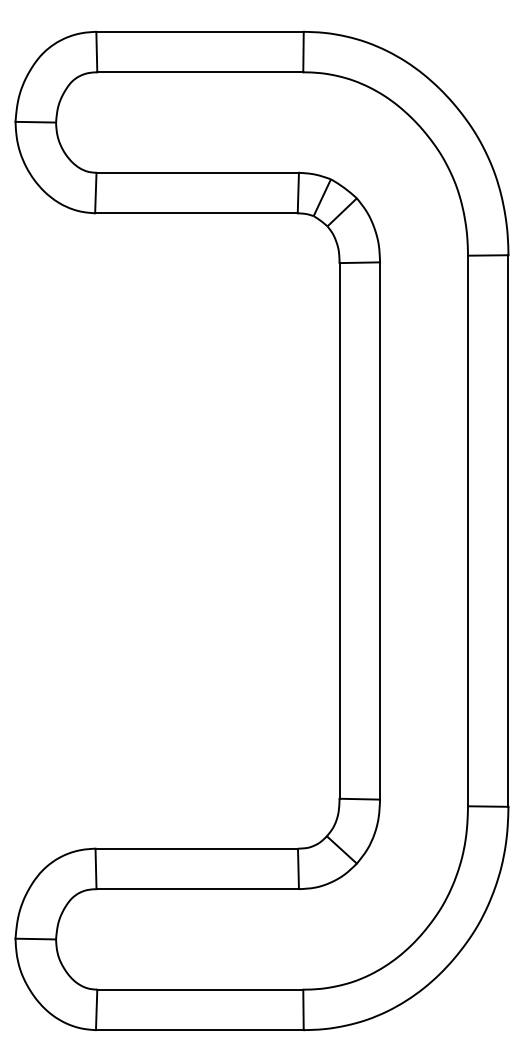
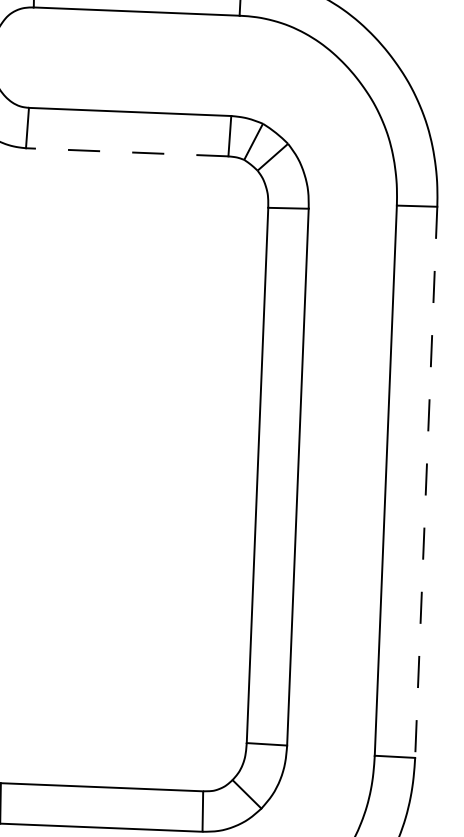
line: (195, 213) -> (126, 152), solid -> dashed
line: (508, 531) -> (426, 482), solid -> dashed

